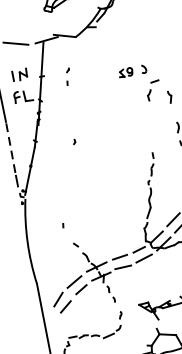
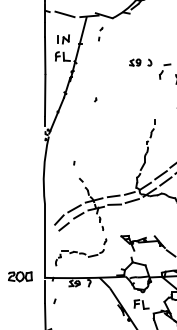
part: (132, 71) -> (140, 62), moved
part: (67, 76) -> (100, 33), moved
line: (11, 148) -> (45, 95), dashed -> solid

